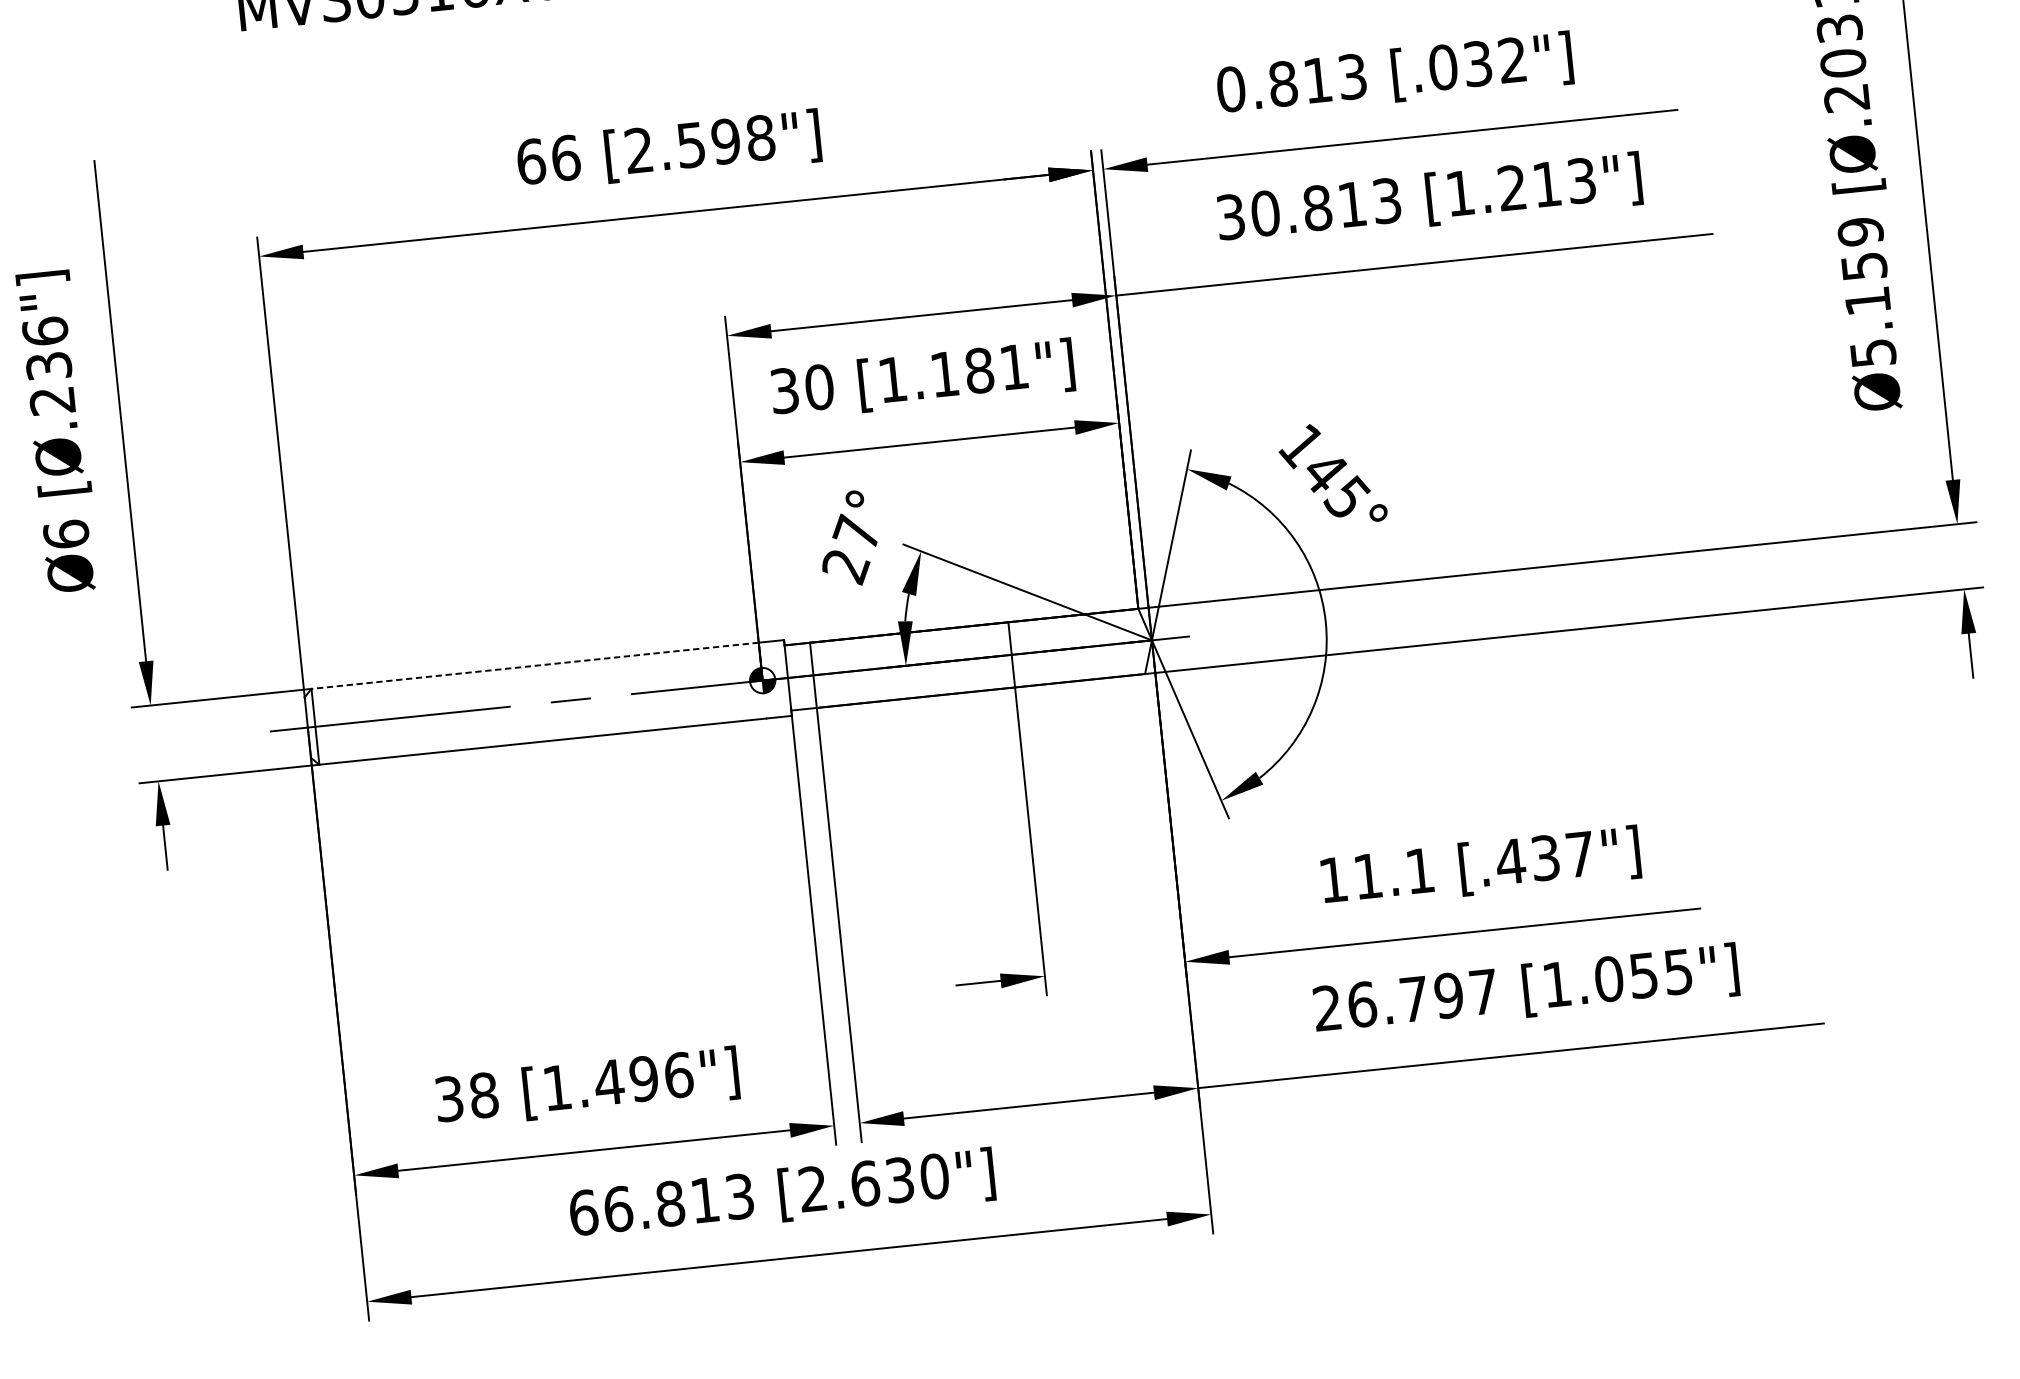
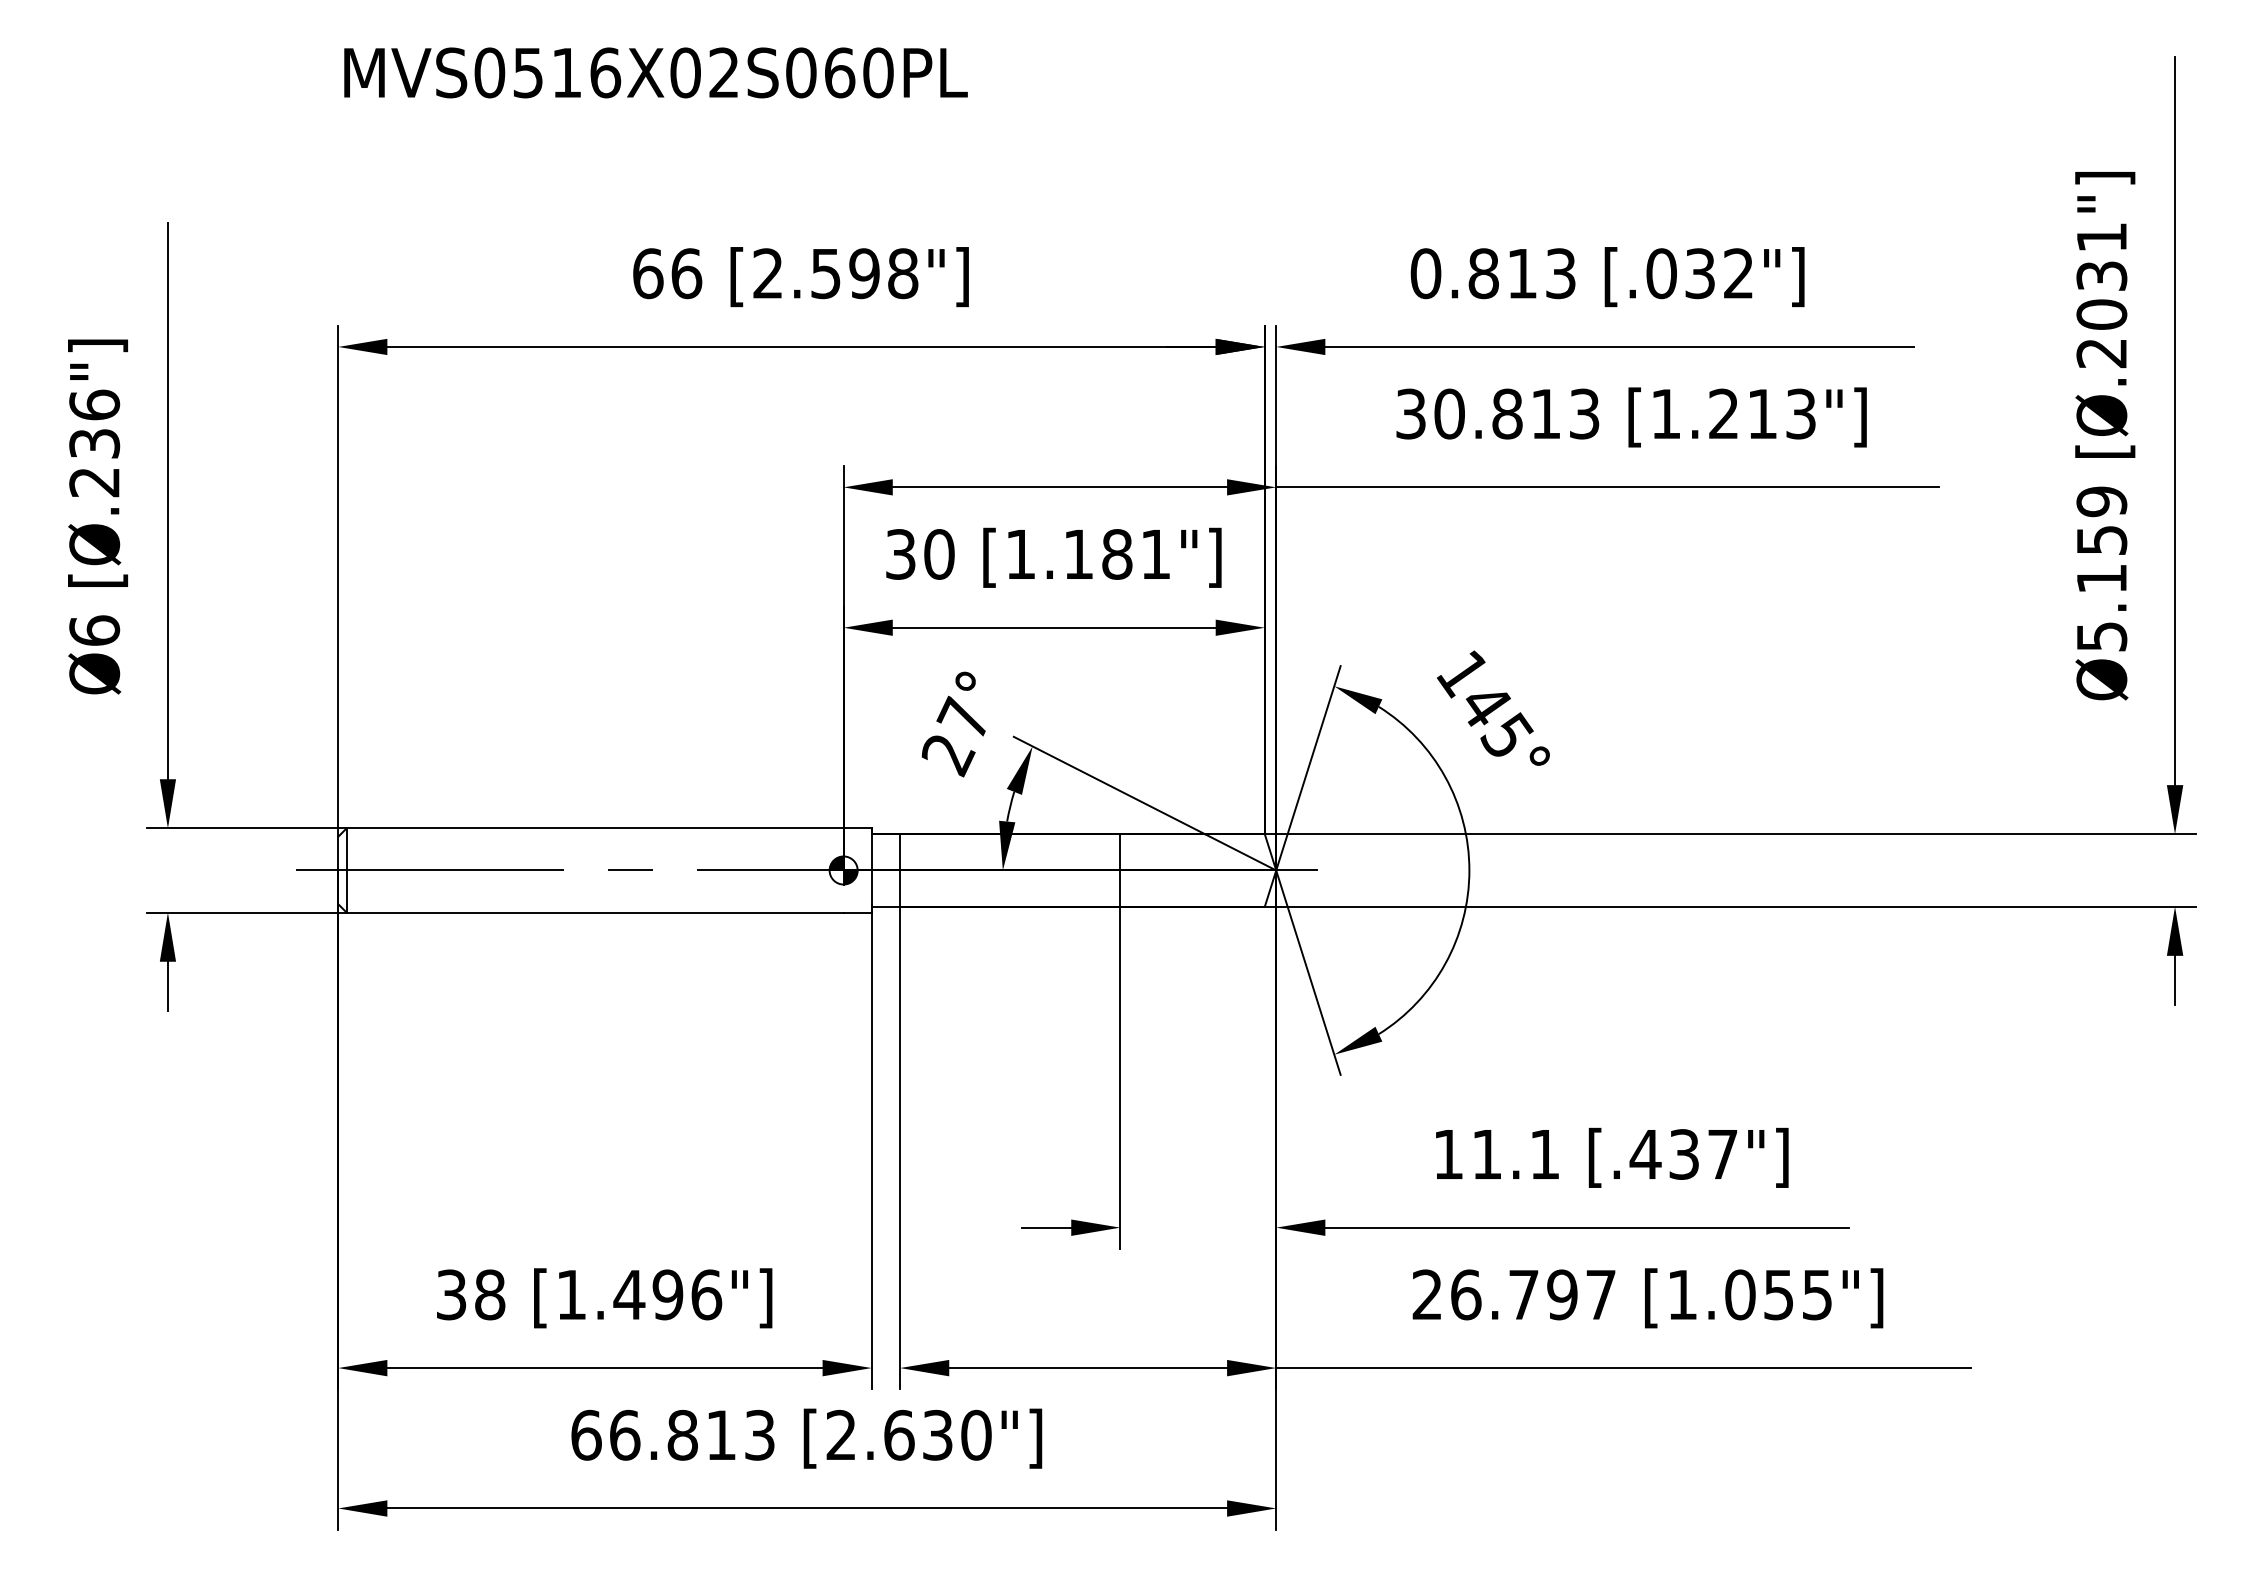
line: (534, 665) -> (594, 828), dashed -> solid

